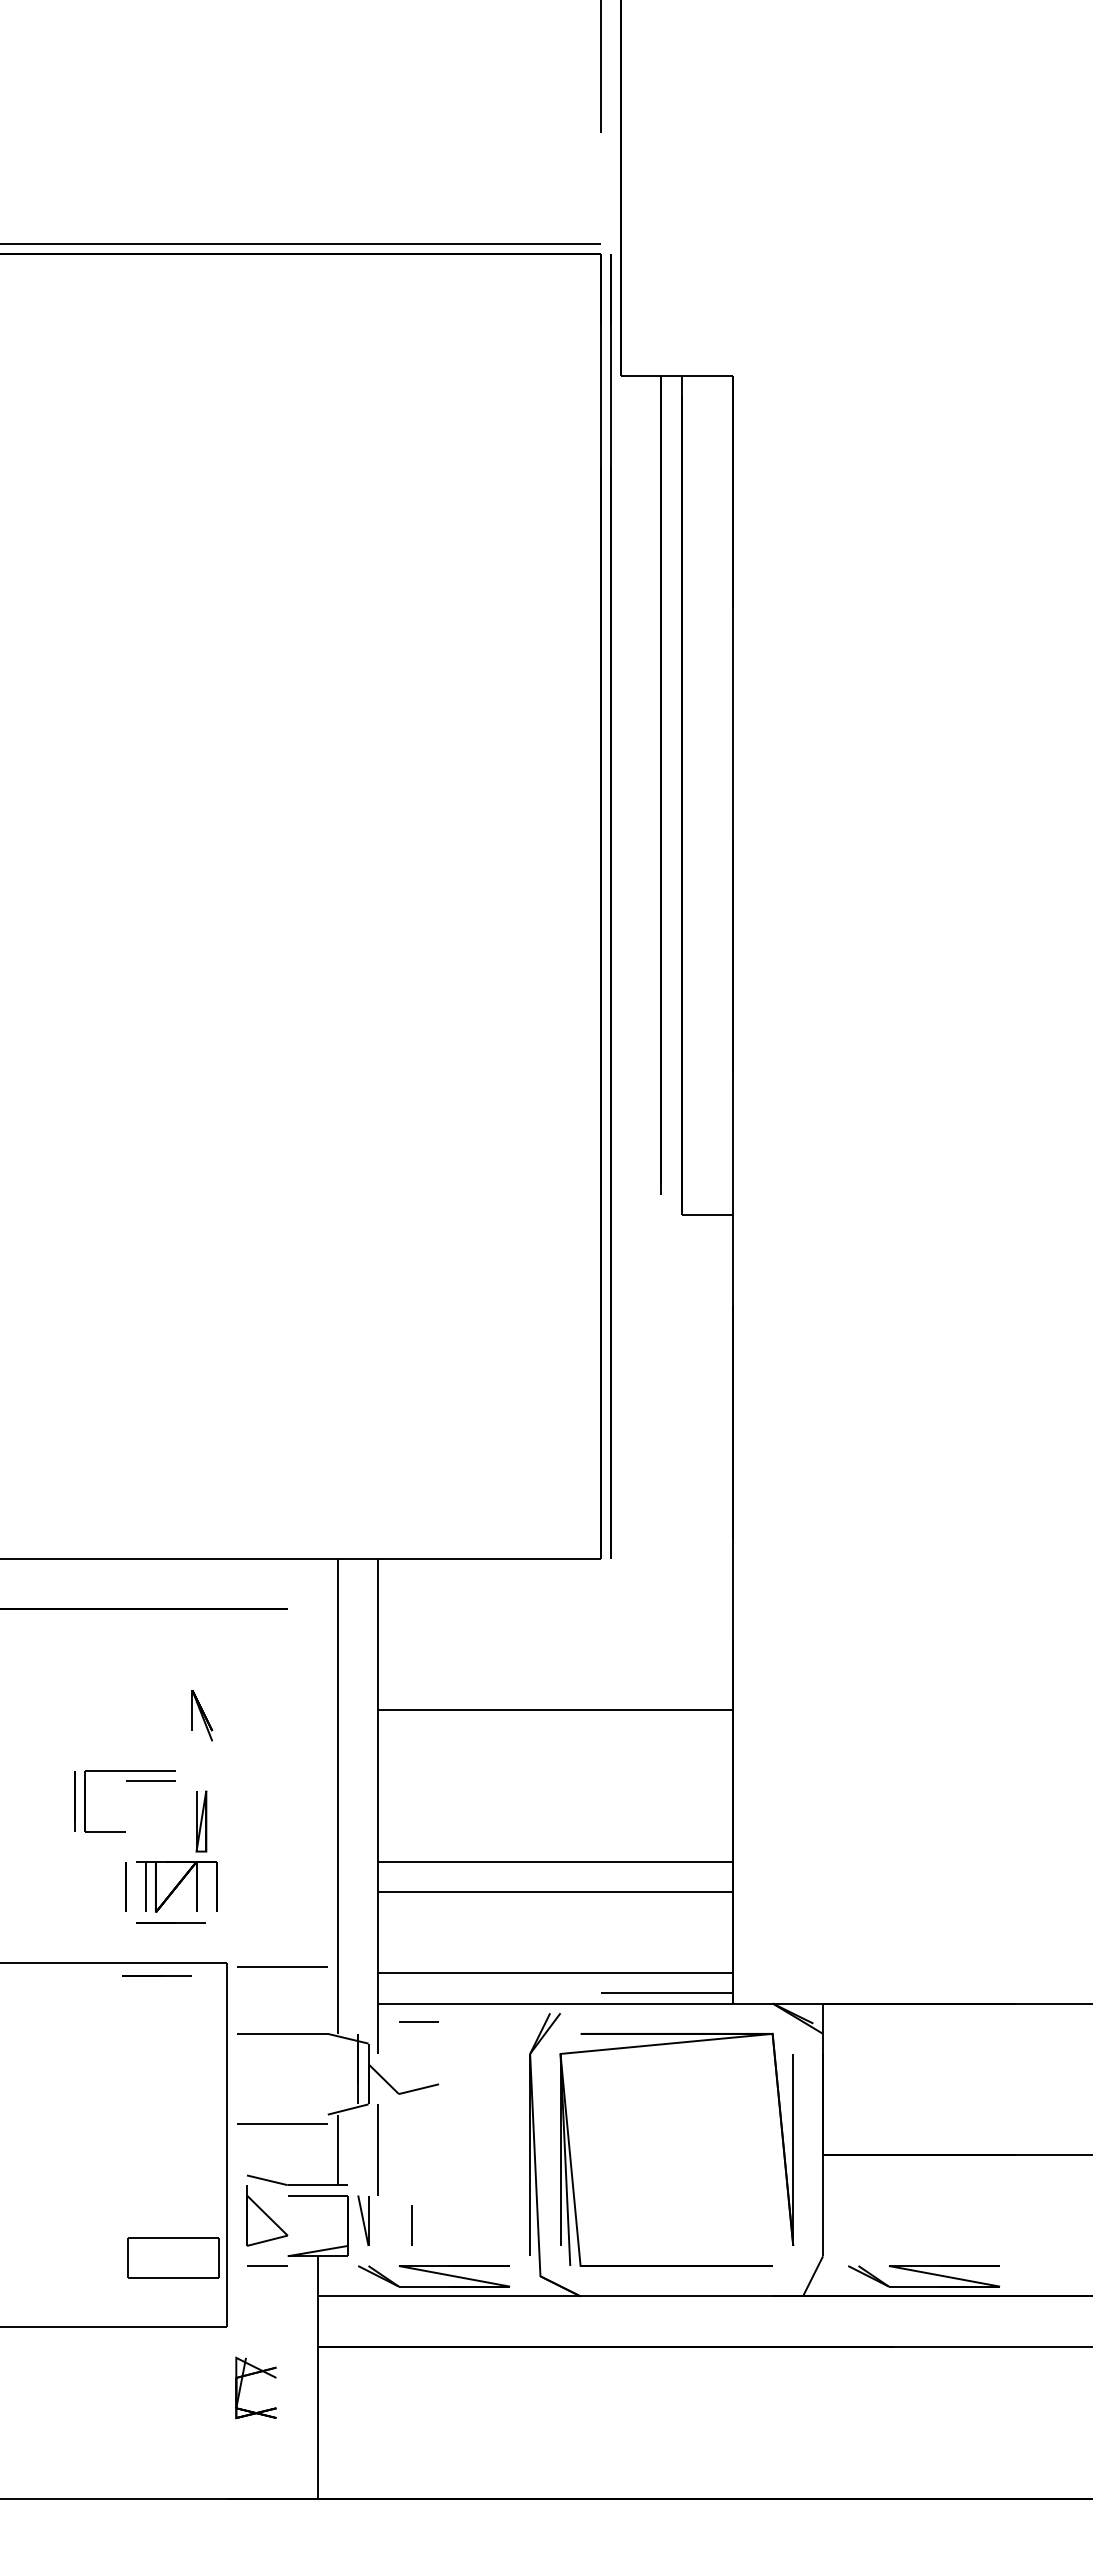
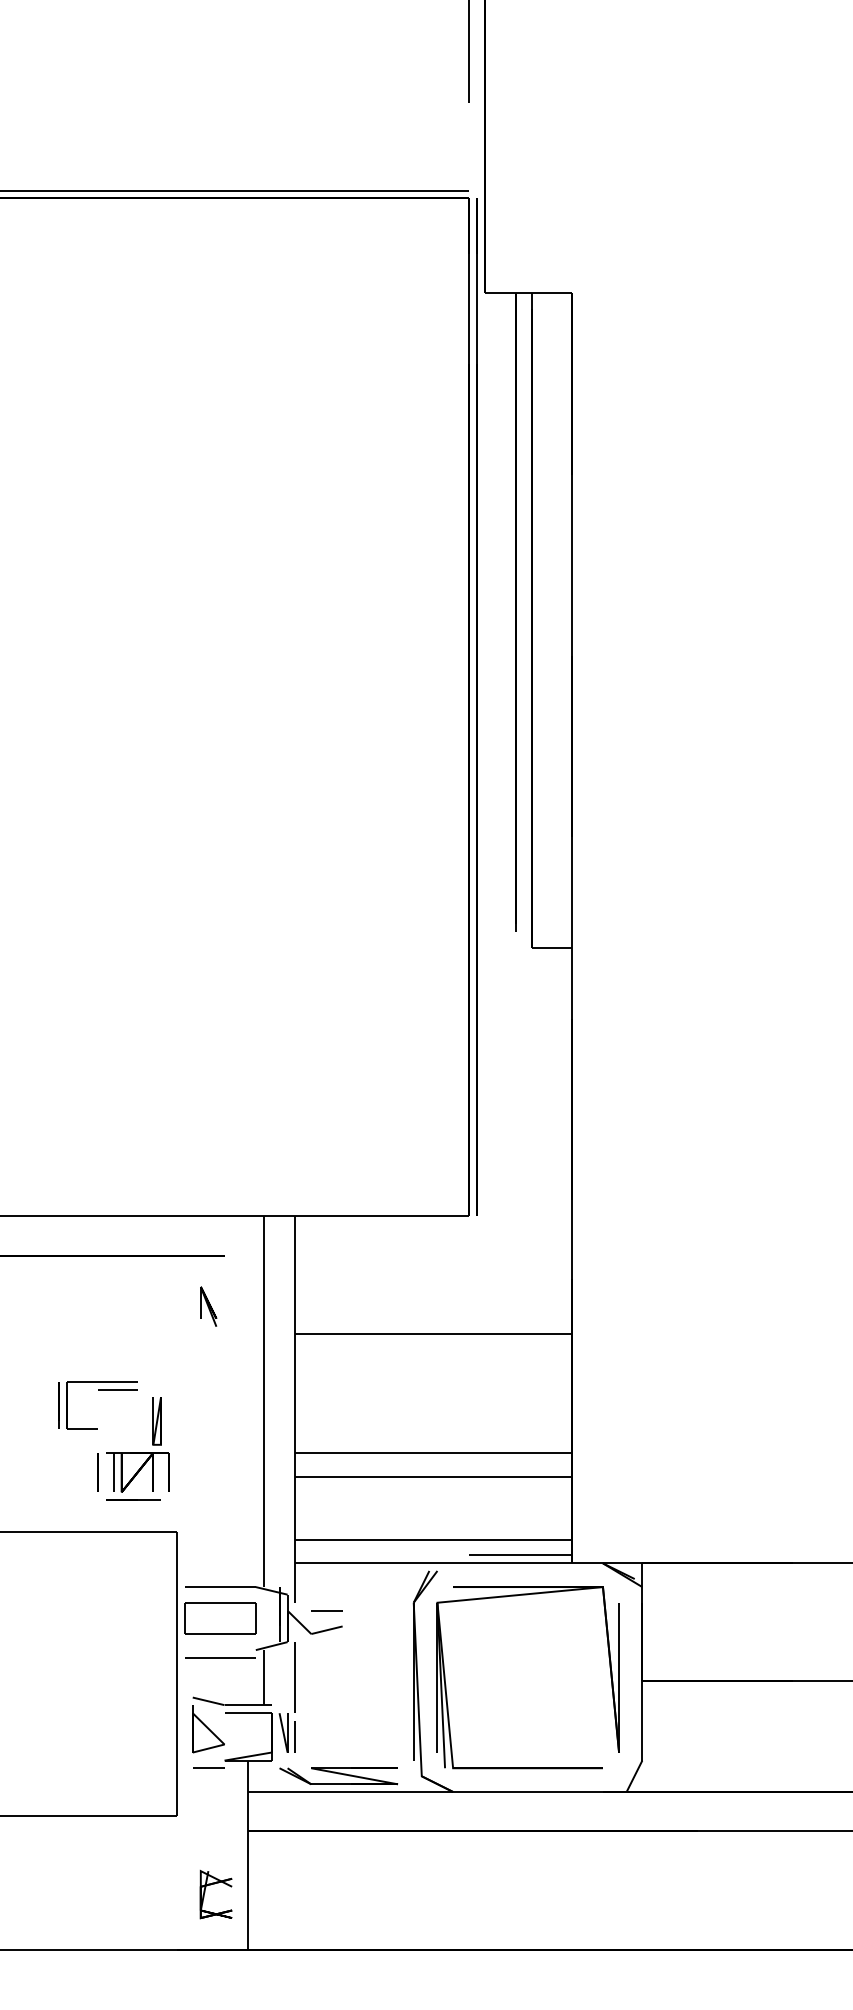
part: (202, 1715) -> (208, 1306), moved
line: (282, 1966) -> (220, 1534), removed
line: (156, 1975) -> (122, 1541), removed
line: (418, 2021) -> (326, 1610), moved
line: (411, 2225) -> (294, 1736), moved
part: (173, 2257) -> (220, 1618), moved
part: (924, 2276) -> (721, 1776), removed
part: (250, 2375) -> (211, 1884), moved

